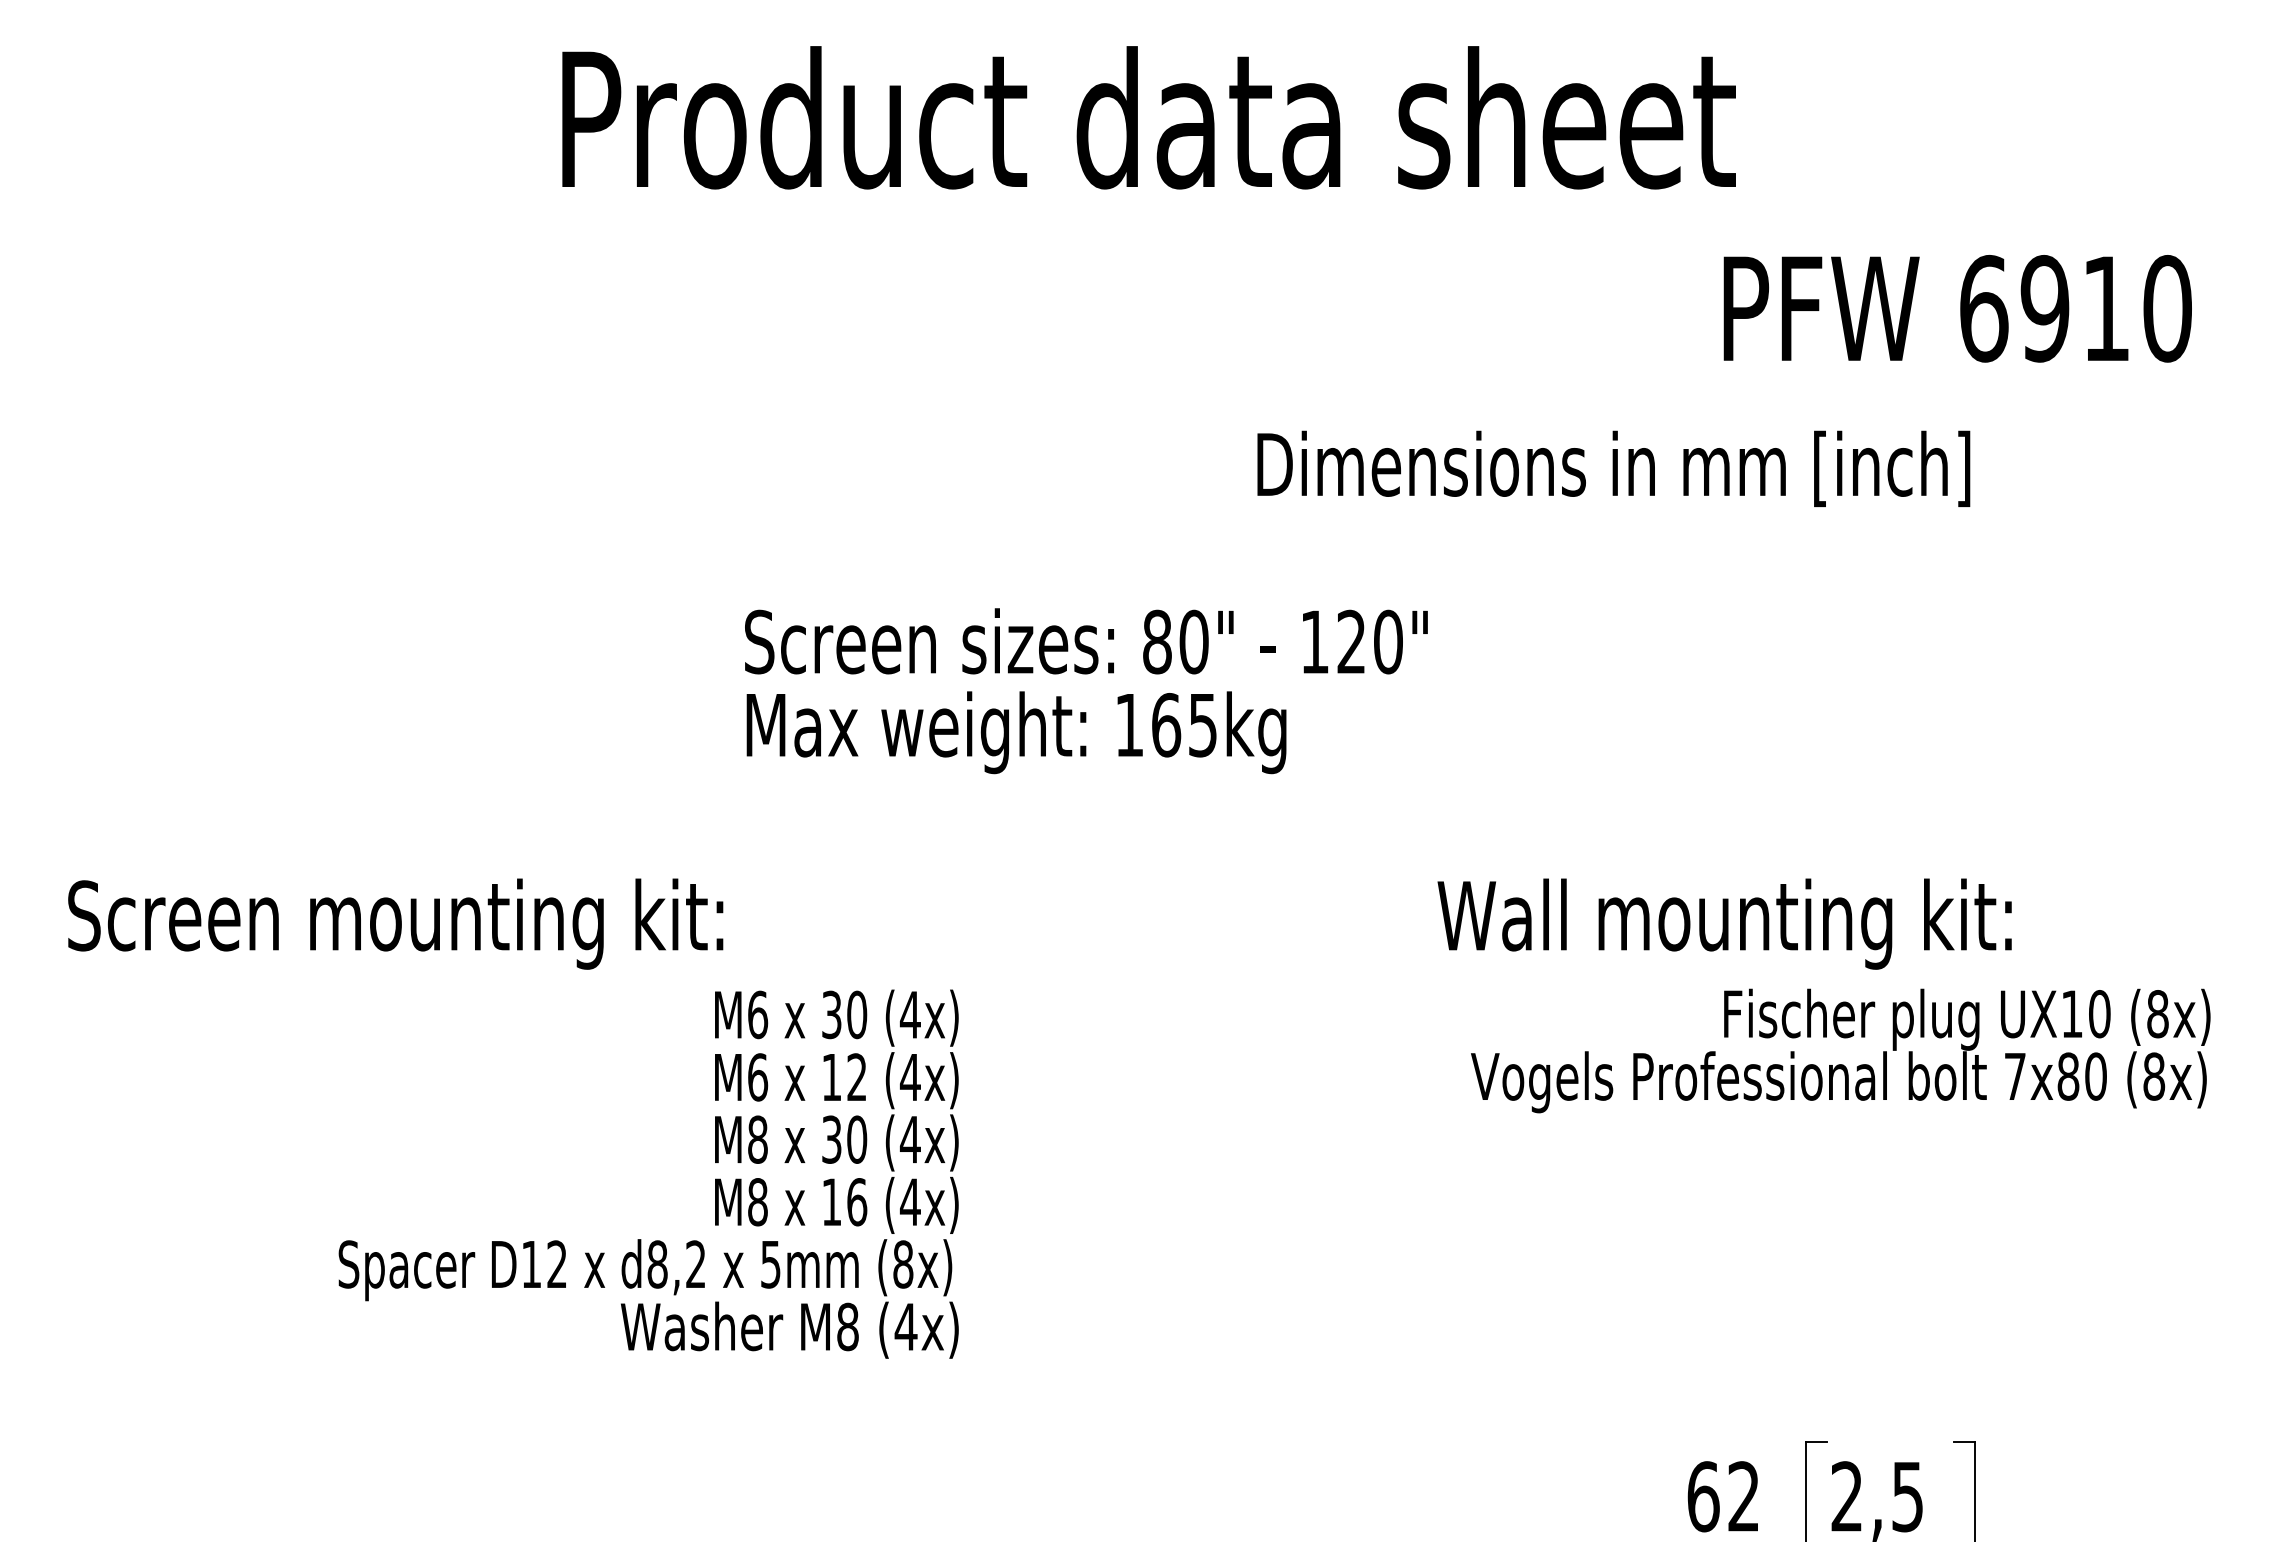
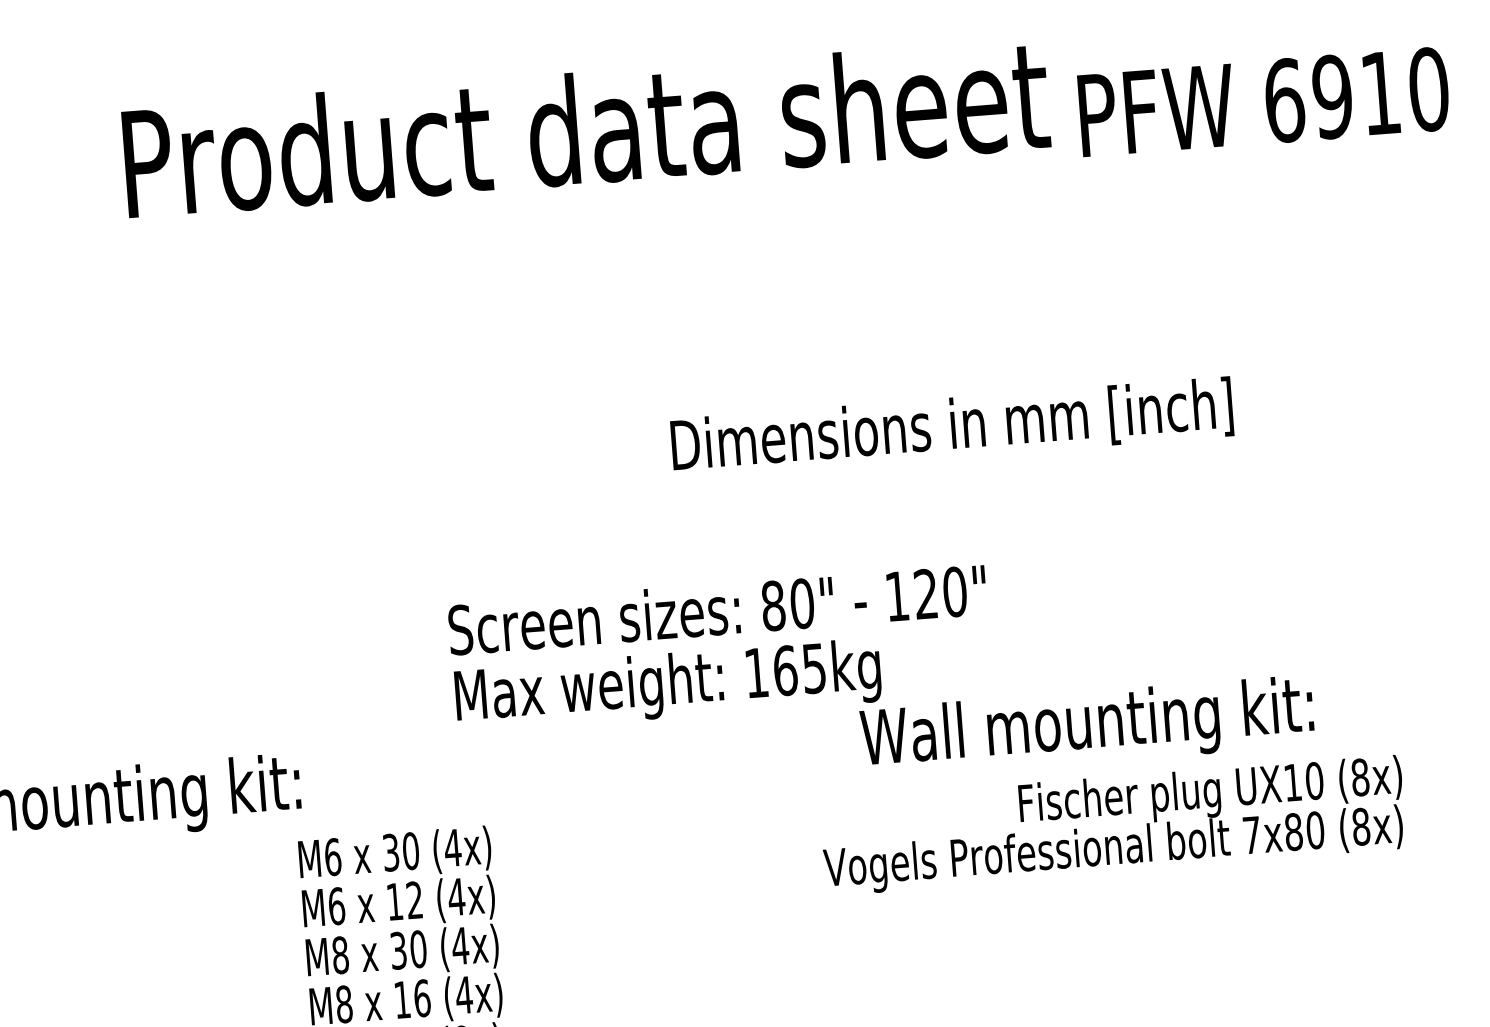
text: (1957, 308) -> (1263, 102), moved
text: (1613, 468) -> (951, 427), moved
text: (1086, 691) -> (720, 649), moved
text: (1840, 1050) -> (1113, 825), moved

